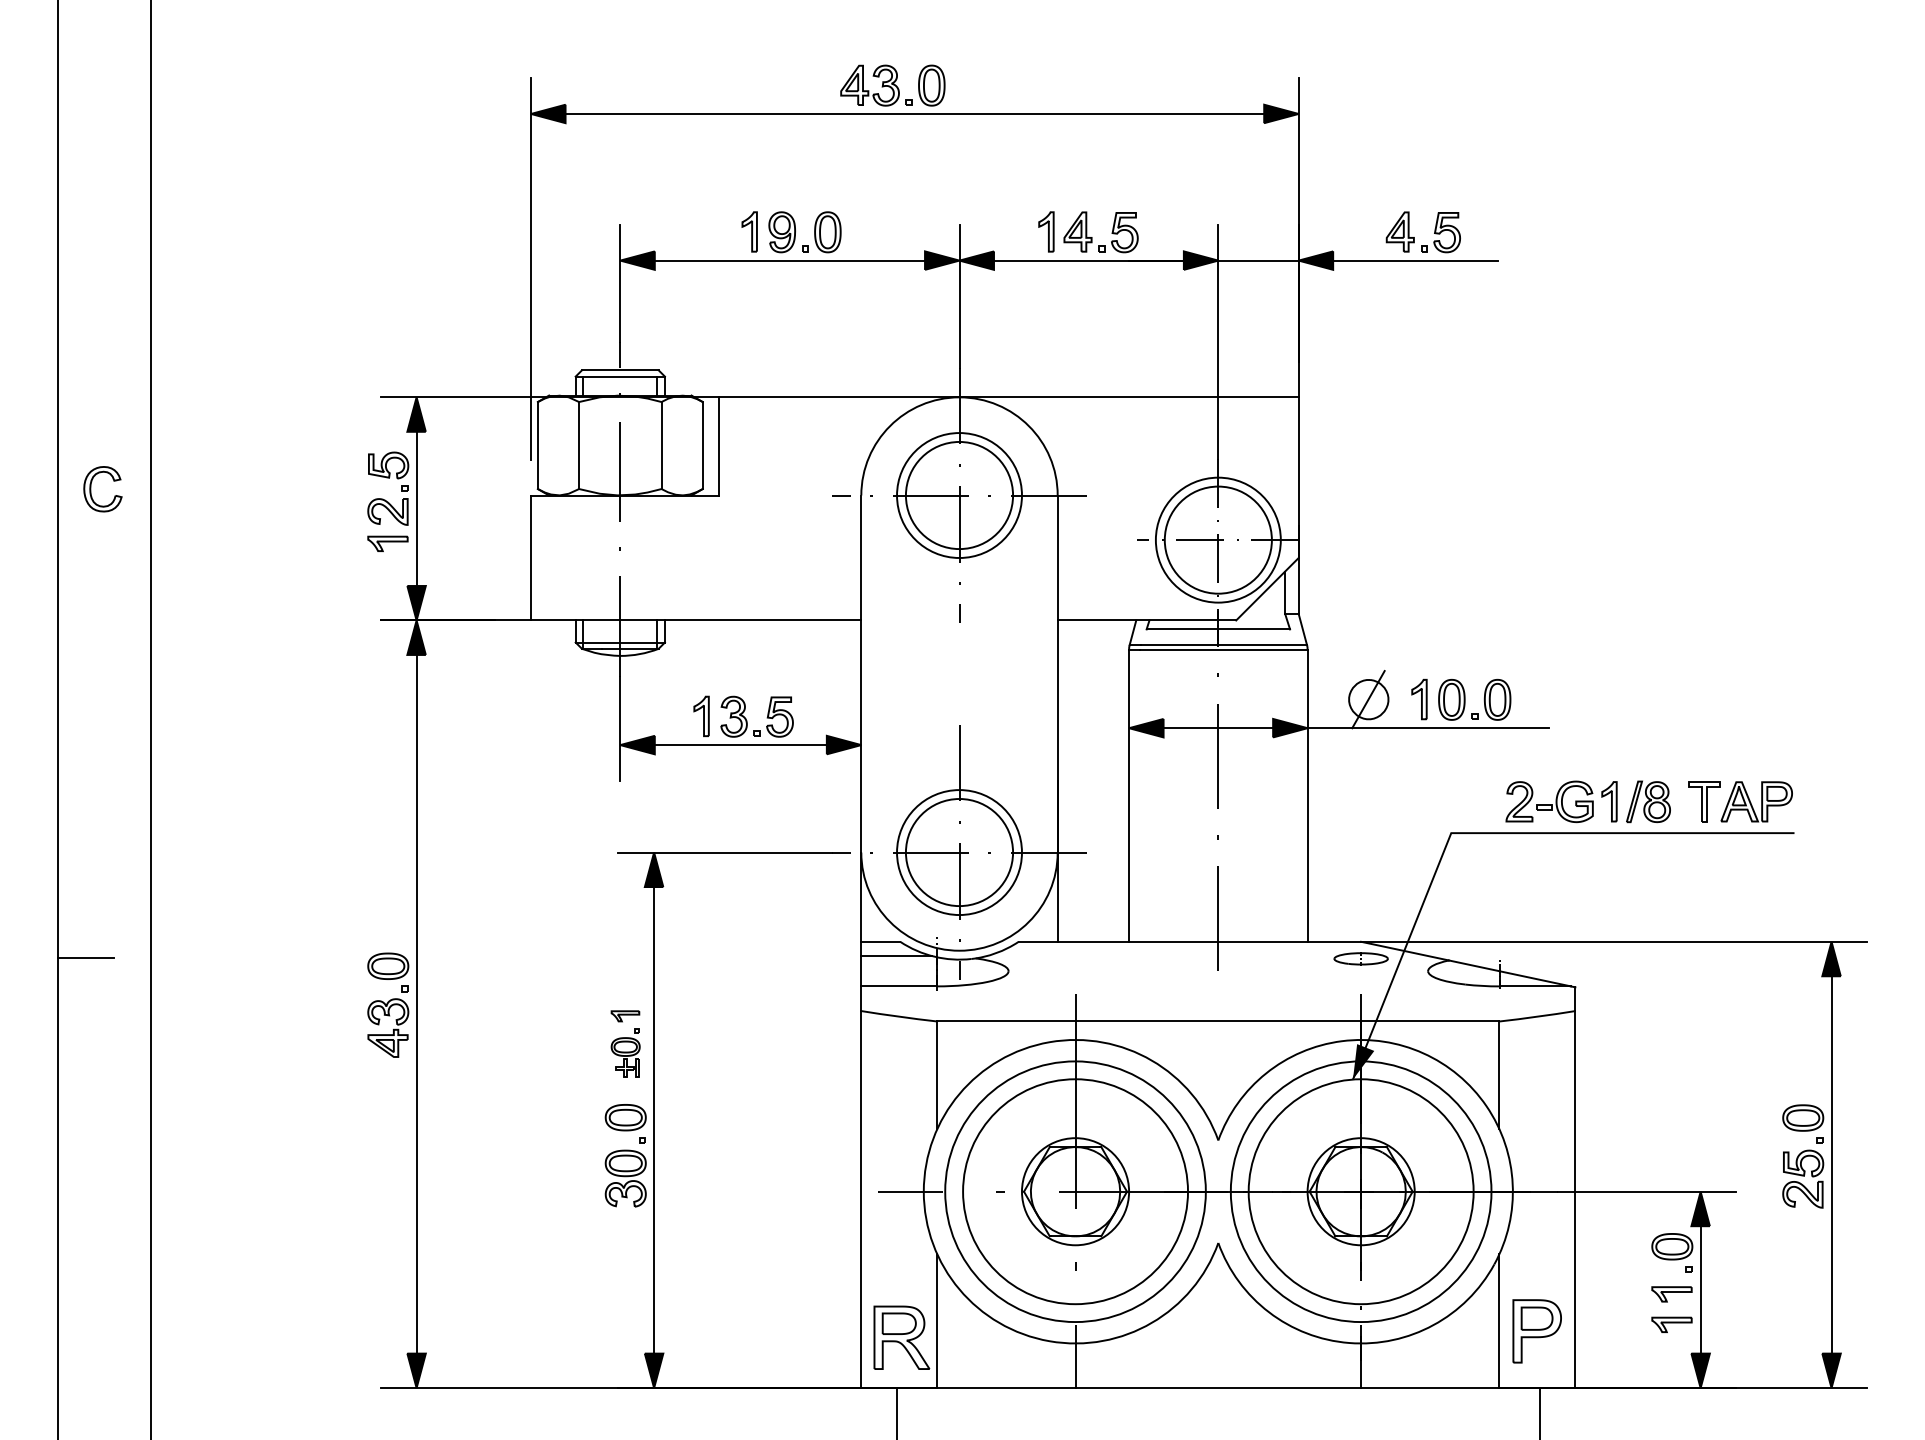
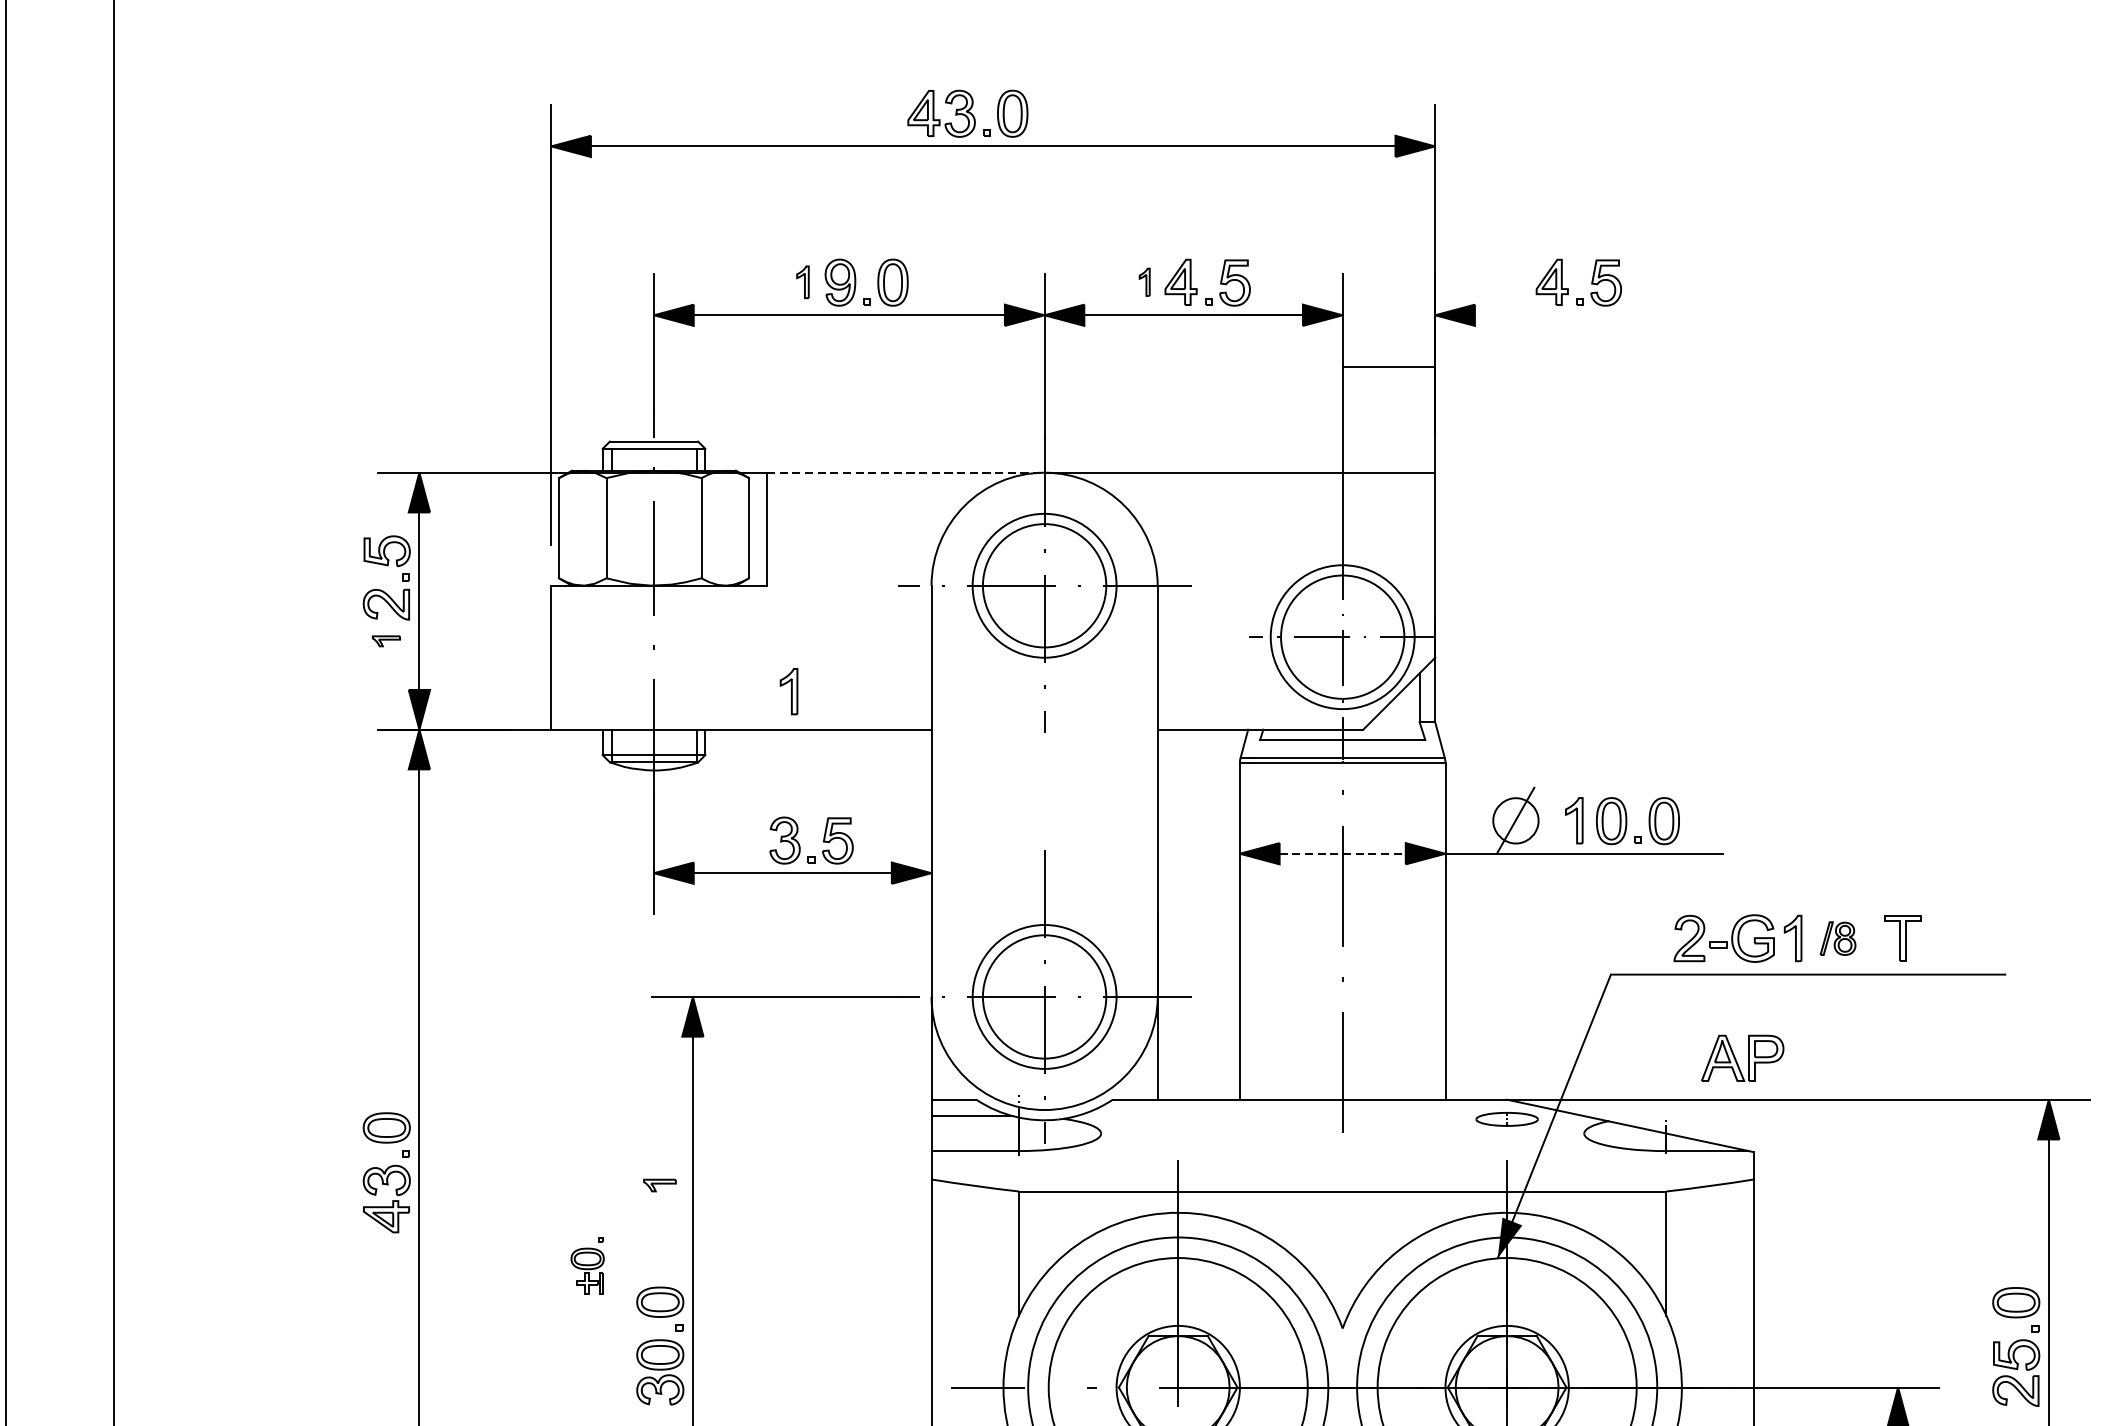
part: (749, 231) -> (802, 281), size x0.7
part: (1046, 231) -> (1144, 281), size x0.6
line: (1258, 260) -> (1388, 366), moved
line: (1415, 260) -> (1569, 315), removed
line: (839, 397) -> (906, 472), solid -> dashed
part: (91, 489) -> (45, 578), removed
part: (387, 543) -> (385, 641), size x0.6
part: (701, 715) -> (788, 690), moved
line: (1218, 728) -> (1342, 854), solid -> dashed
part: (1648, 801) -> (1838, 938), size x0.7
part: (1756, 801) -> (1742, 1057), moved
line: (85, 957) -> (38, 1117), removed
part: (625, 1052) -> (587, 1265), moved

